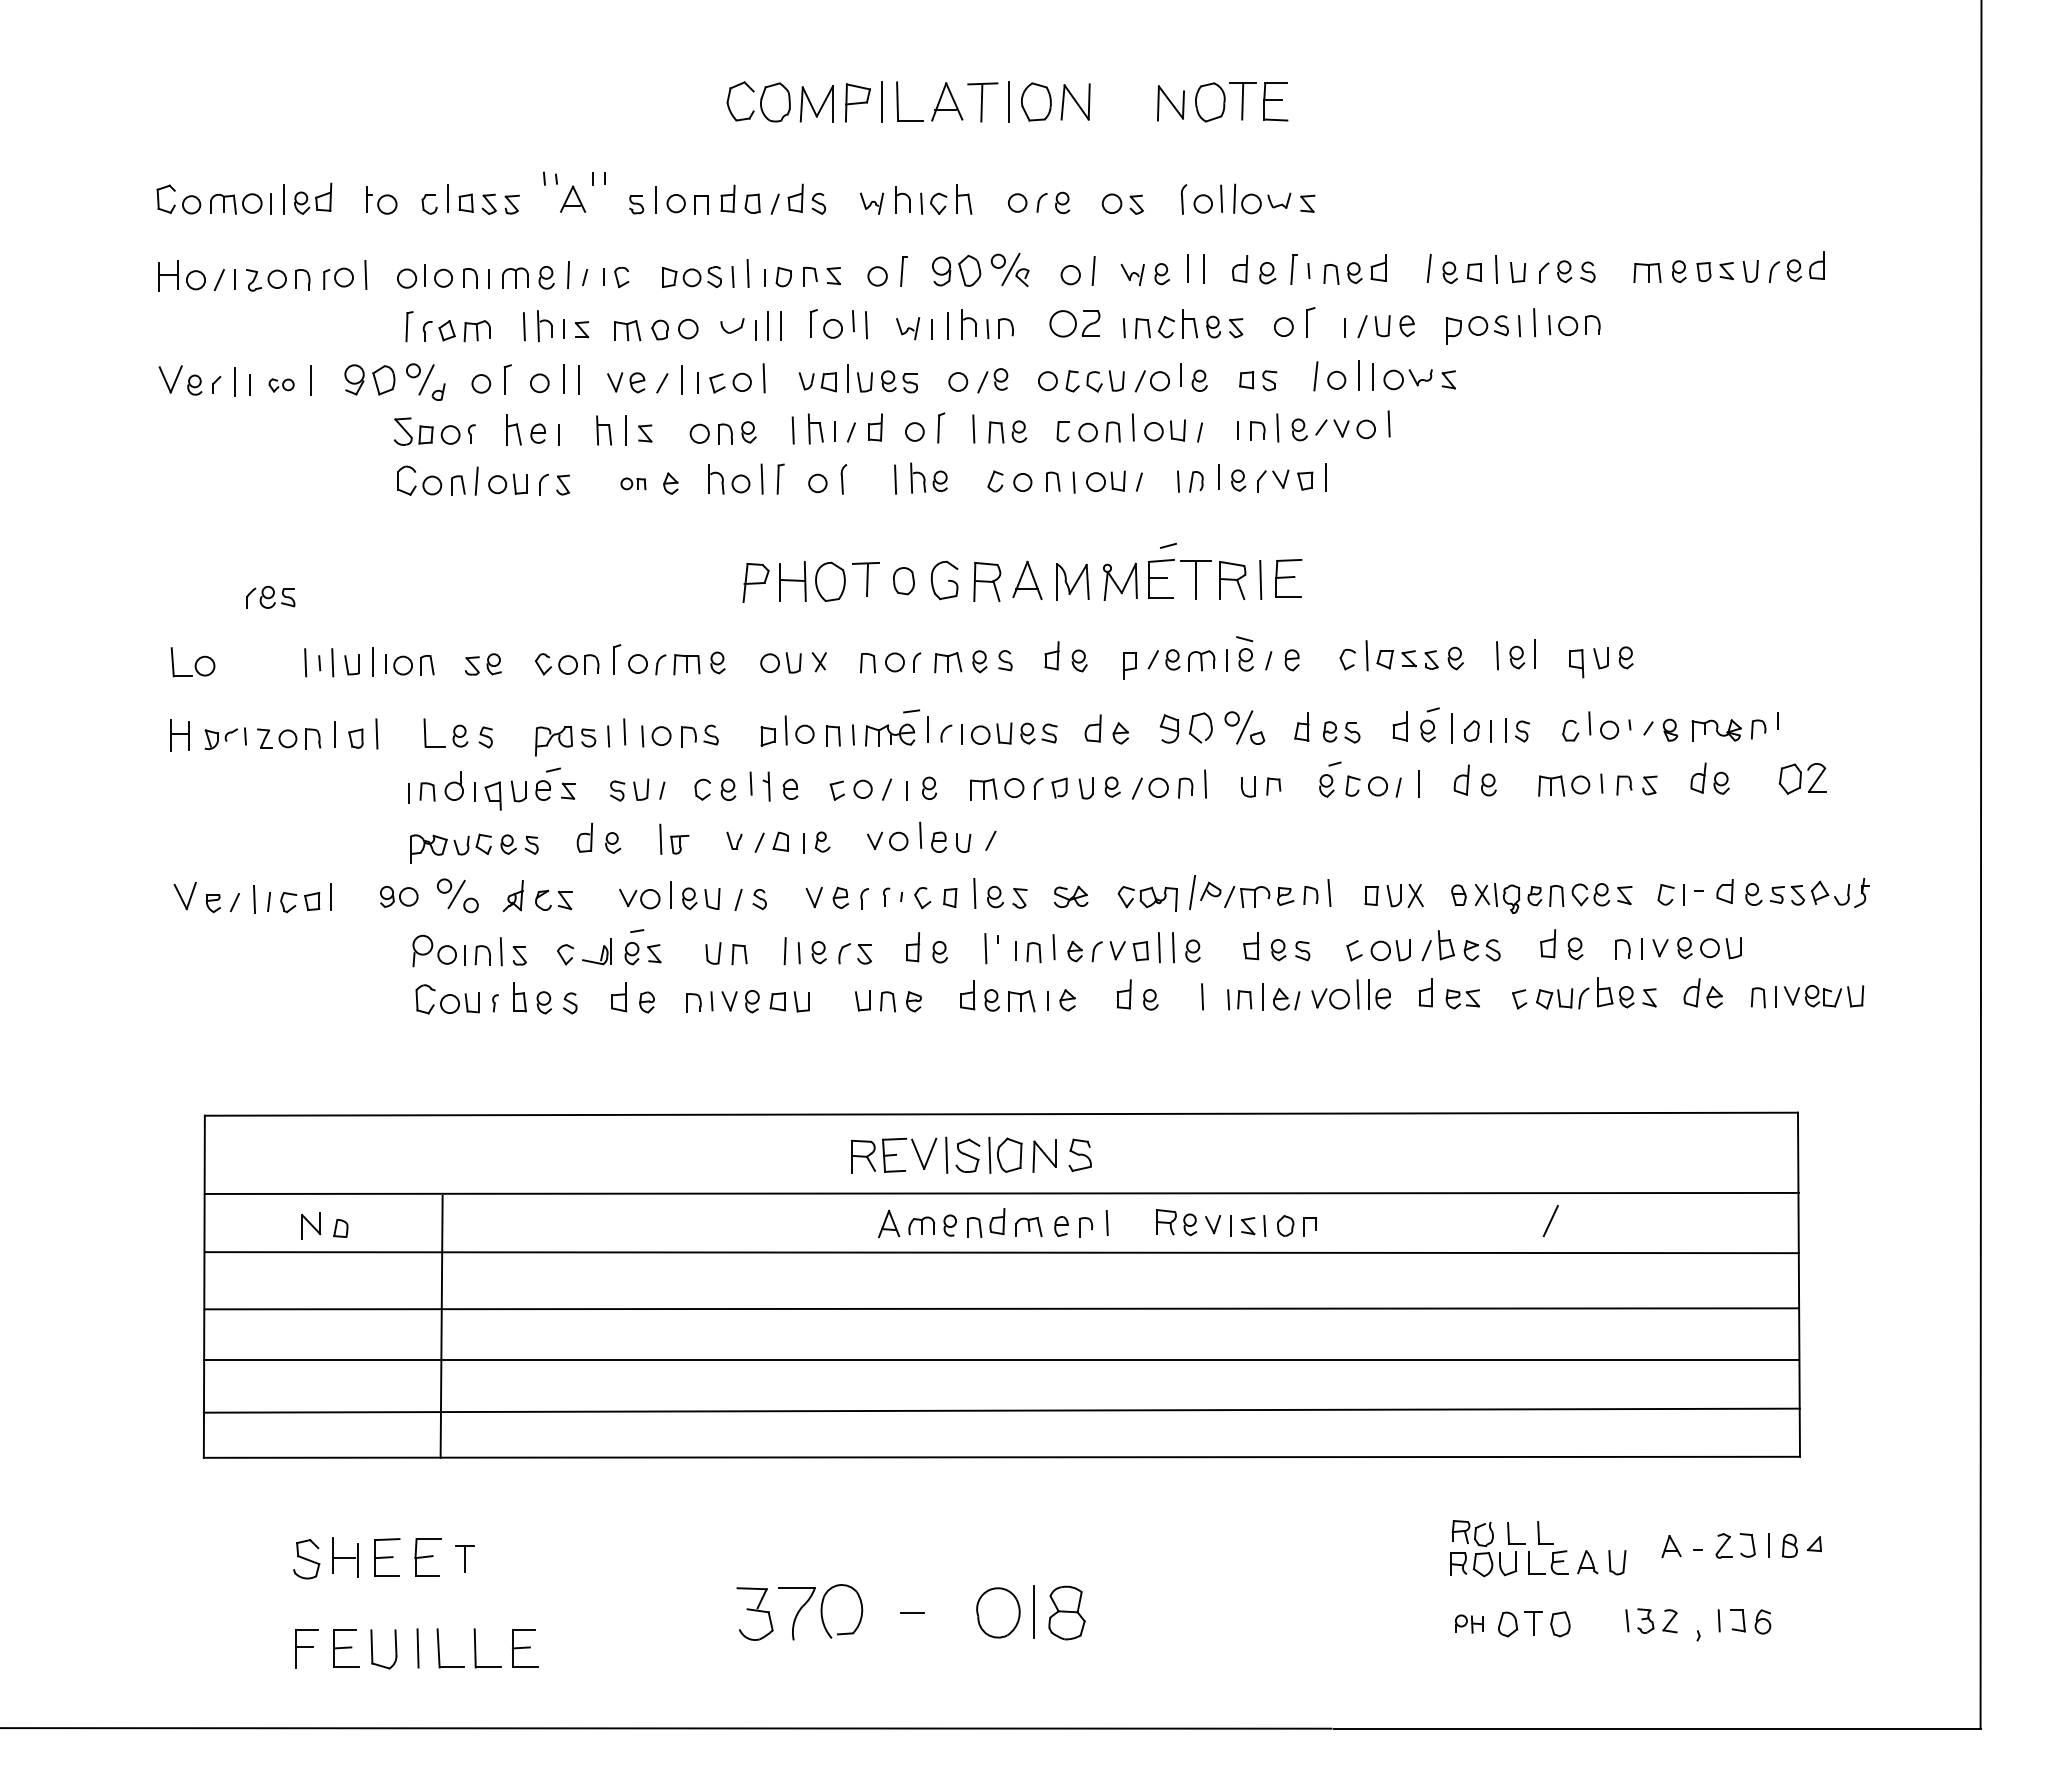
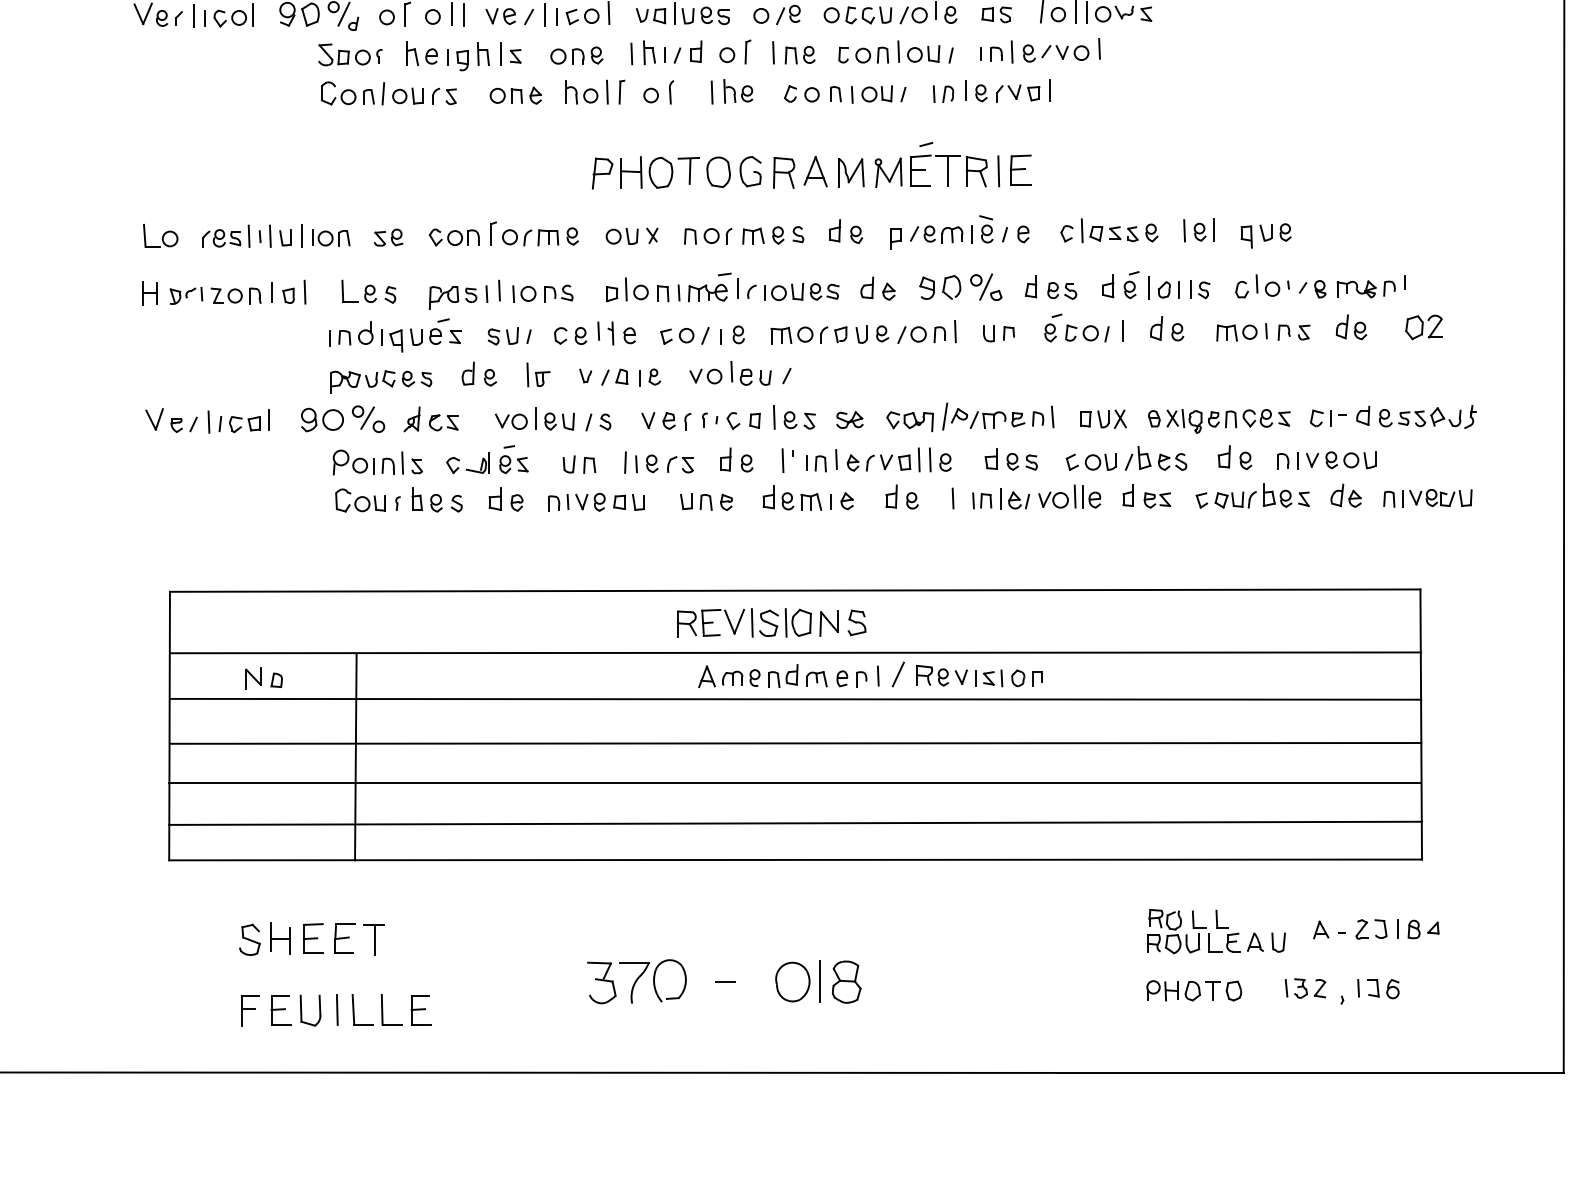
part: (281, 385) -> (230, 18), size x1.67
part: (577, 438) -> (462, 60), added
part: (633, 483) -> (506, 95), size x1.67
part: (903, 580) -> (718, 171), size x1.43
part: (270, 596) -> (221, 237), moved
part: (399, 896) -> (322, 419), size x1.43
line: (1550, 1221) -> (898, 674), moved
part: (464, 1558) -> (373, 939), size x1.43
part: (1469, 1623) -> (1162, 990), size x1.43

